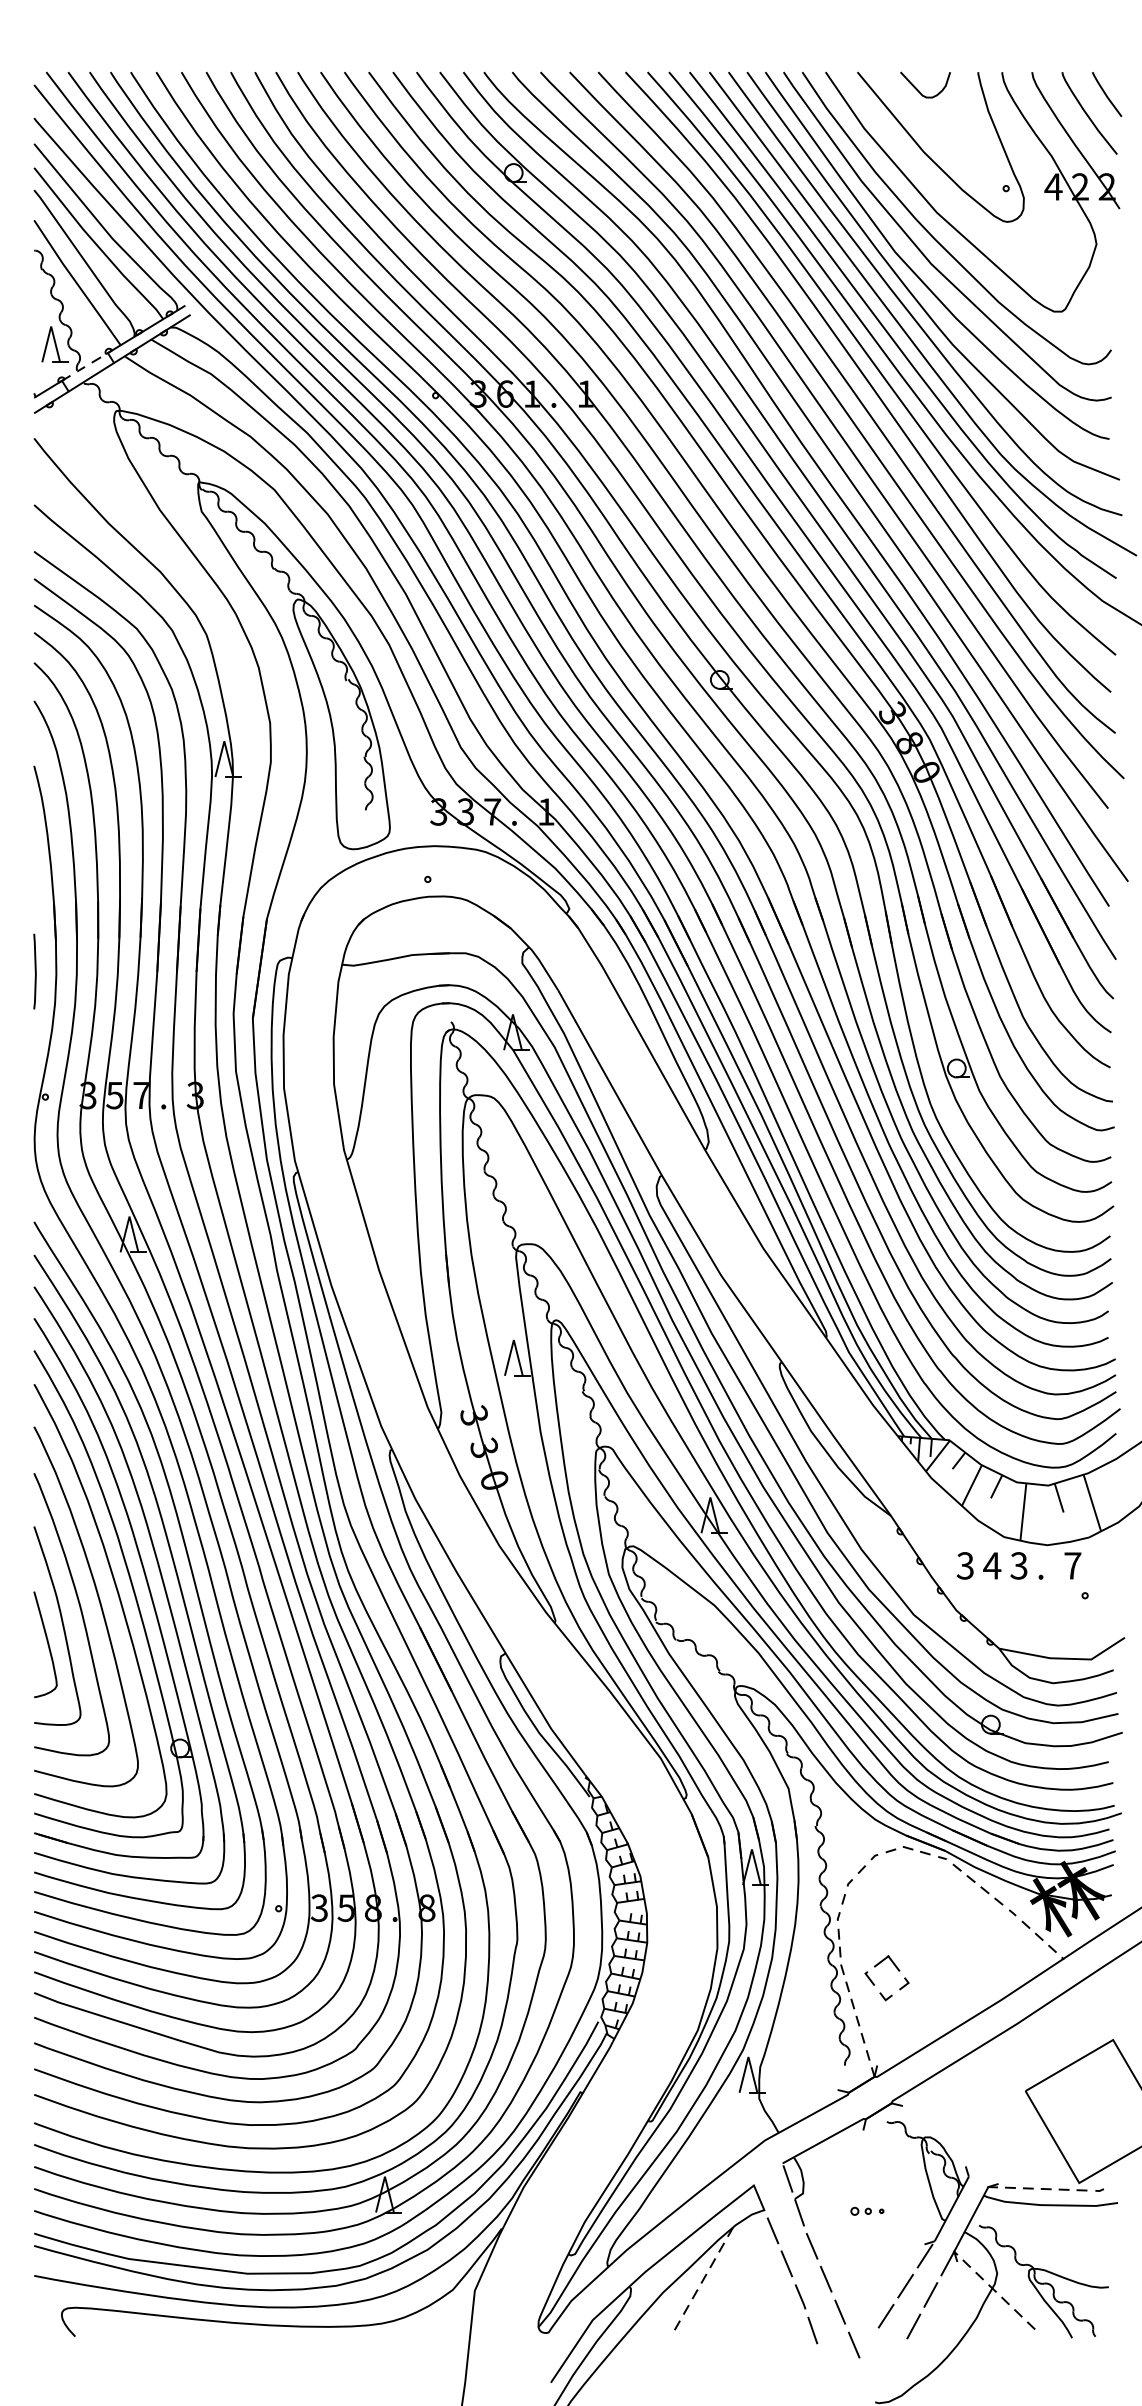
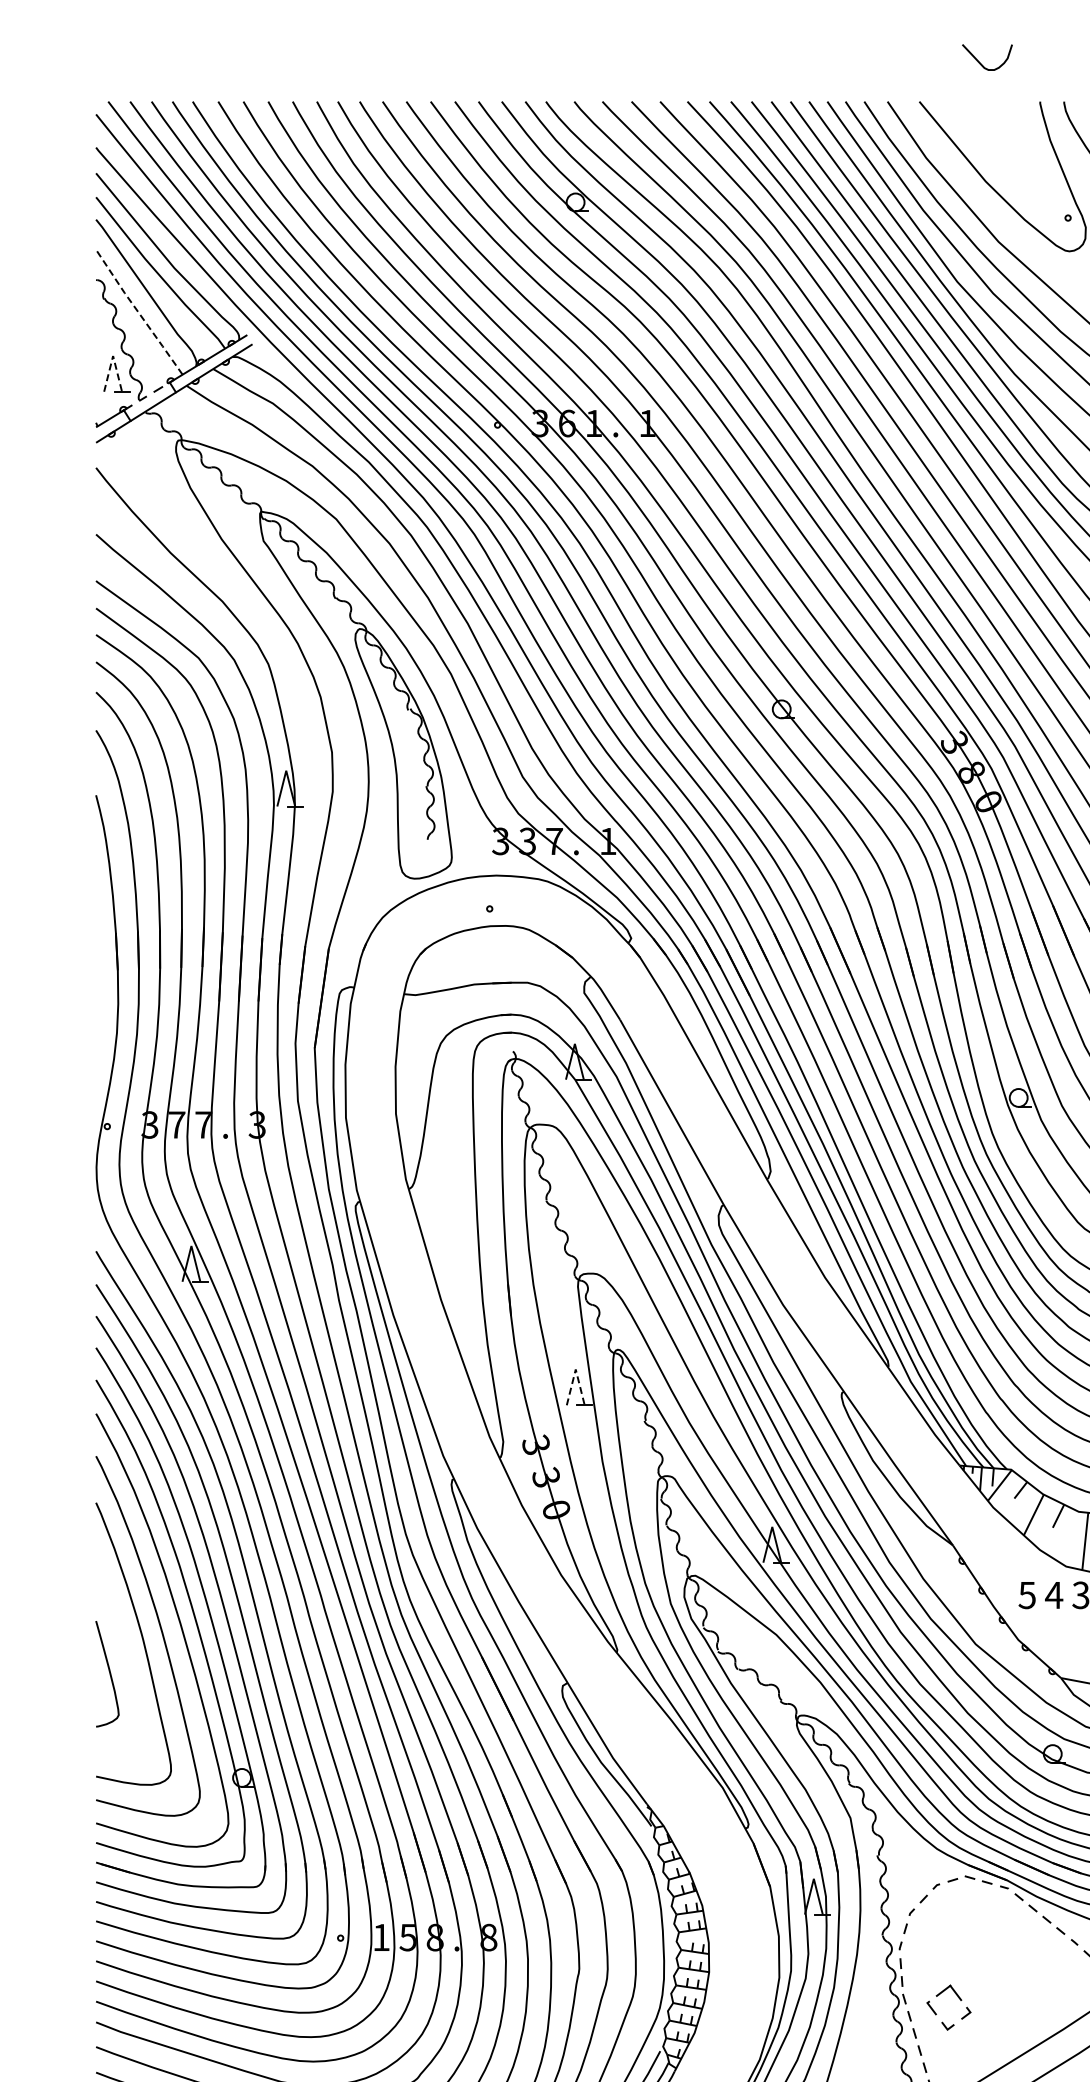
curve: (919, 90) -> (981, 62), moved
line: (76, 282) -> (138, 311), solid -> dashed
line: (51, 326) -> (113, 355), solid -> dashed
line: (34, 971) -> (96, 1000), removed
text: (114, 1095) -> (176, 1124), 5 -> 7
line: (513, 1340) -> (575, 1369), solid -> dashed
text: (965, 1565) -> (1027, 1594), 3 -> 5
curve: (61, 1622) -> (123, 1651), removed
text: (318, 1907) -> (380, 1936), 3 -> 1

